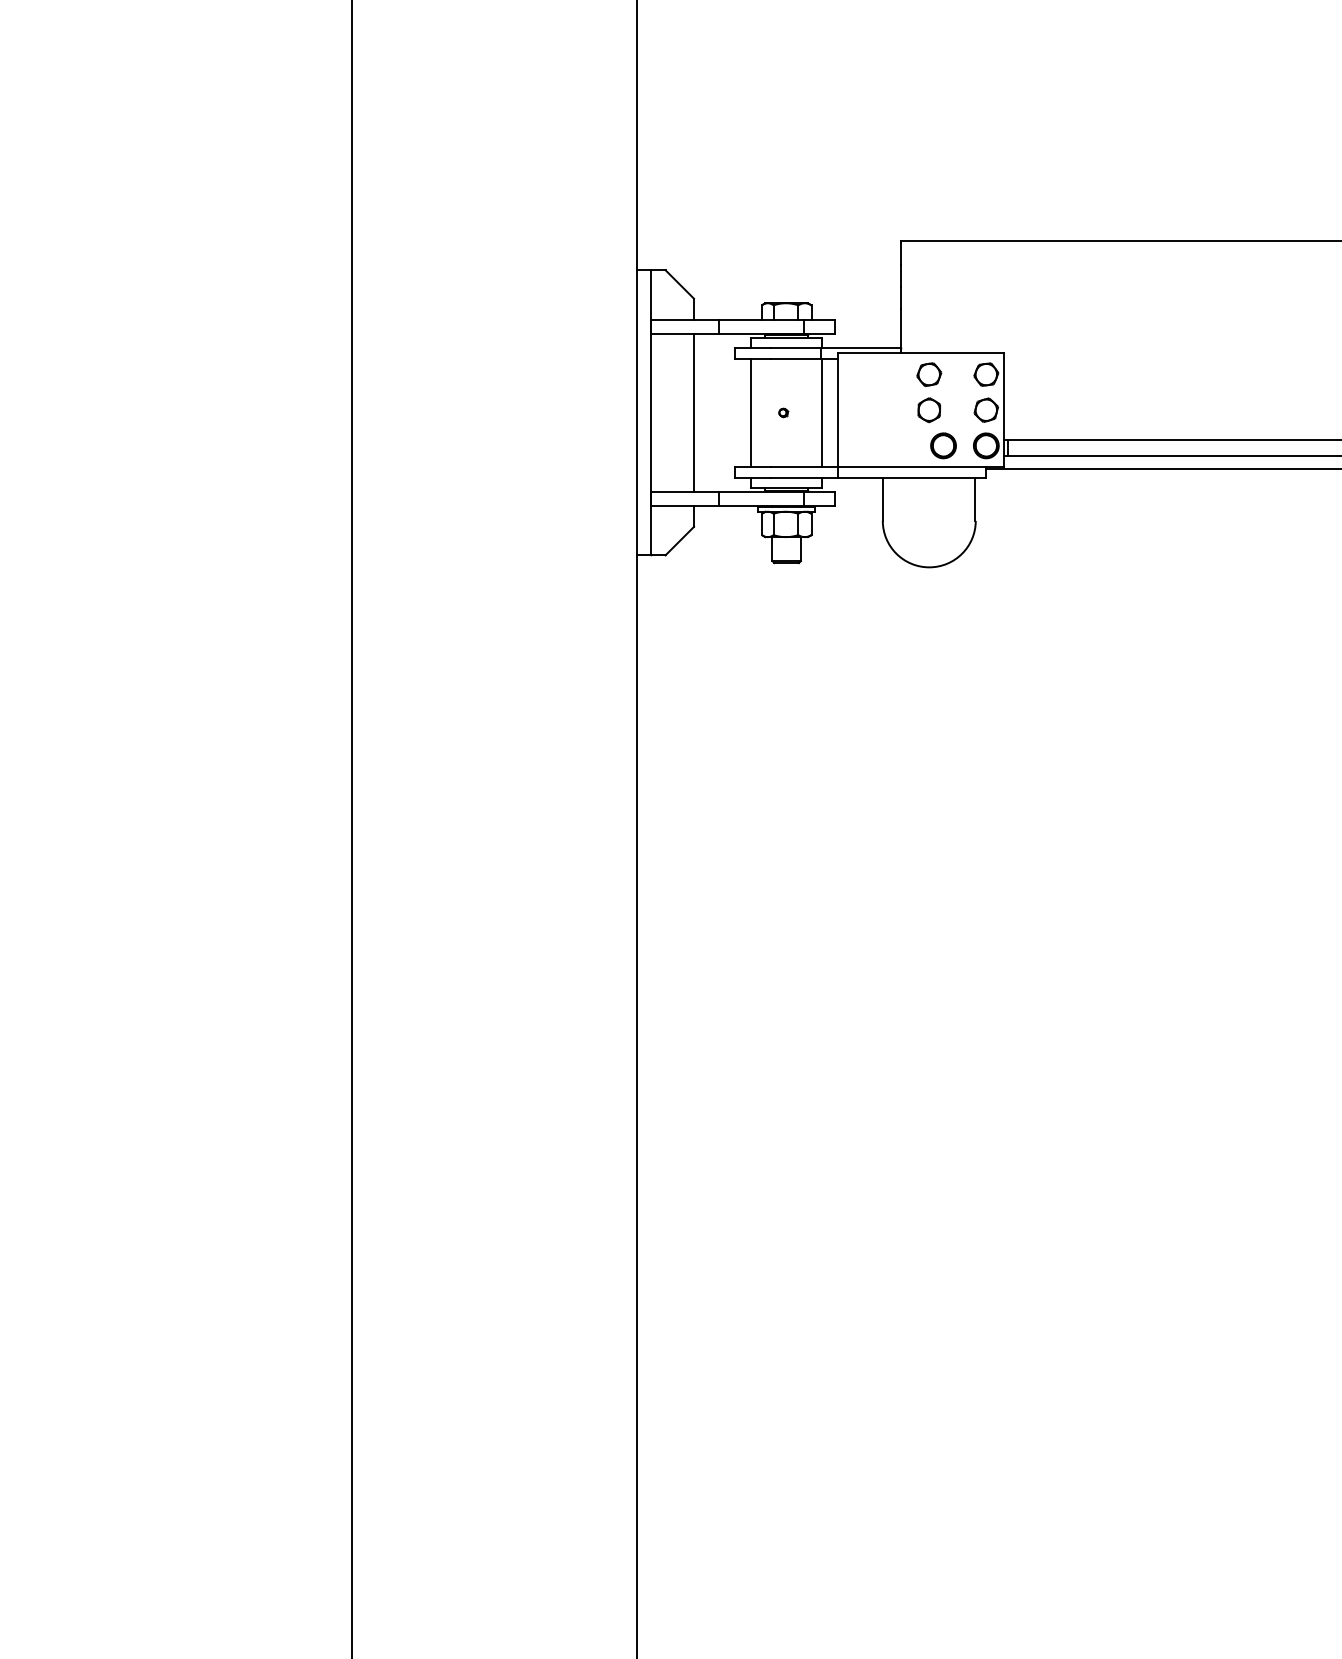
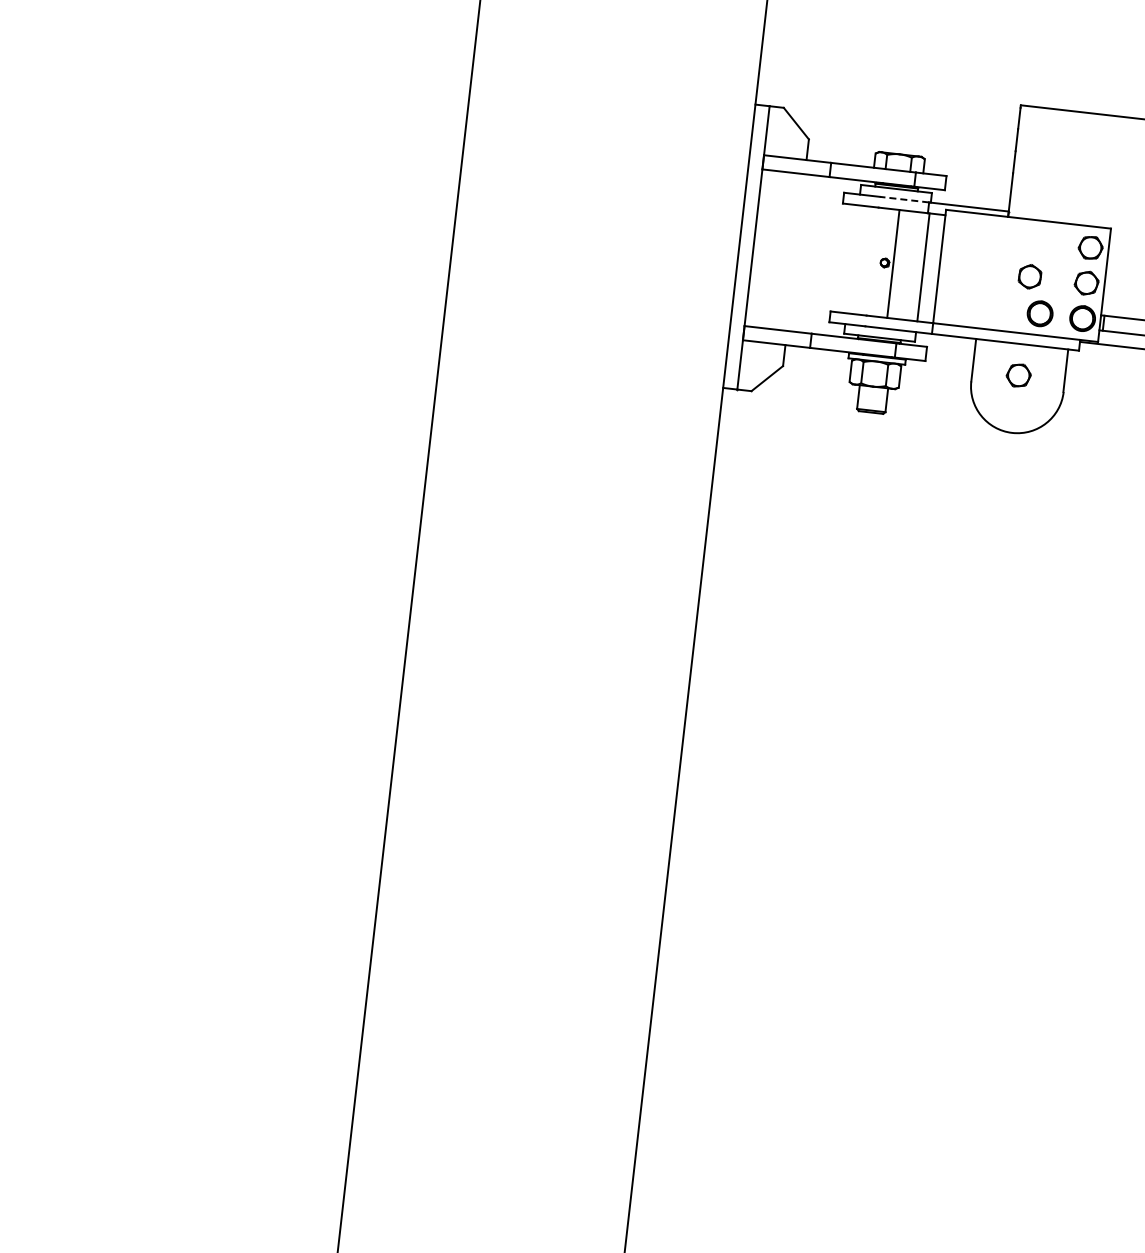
line: (795, 347) -> (904, 199), solid -> dashed
part: (929, 374) -> (1018, 375), moved
line: (694, 412) -> (796, 252), removed
line: (751, 412) -> (893, 263), moved

